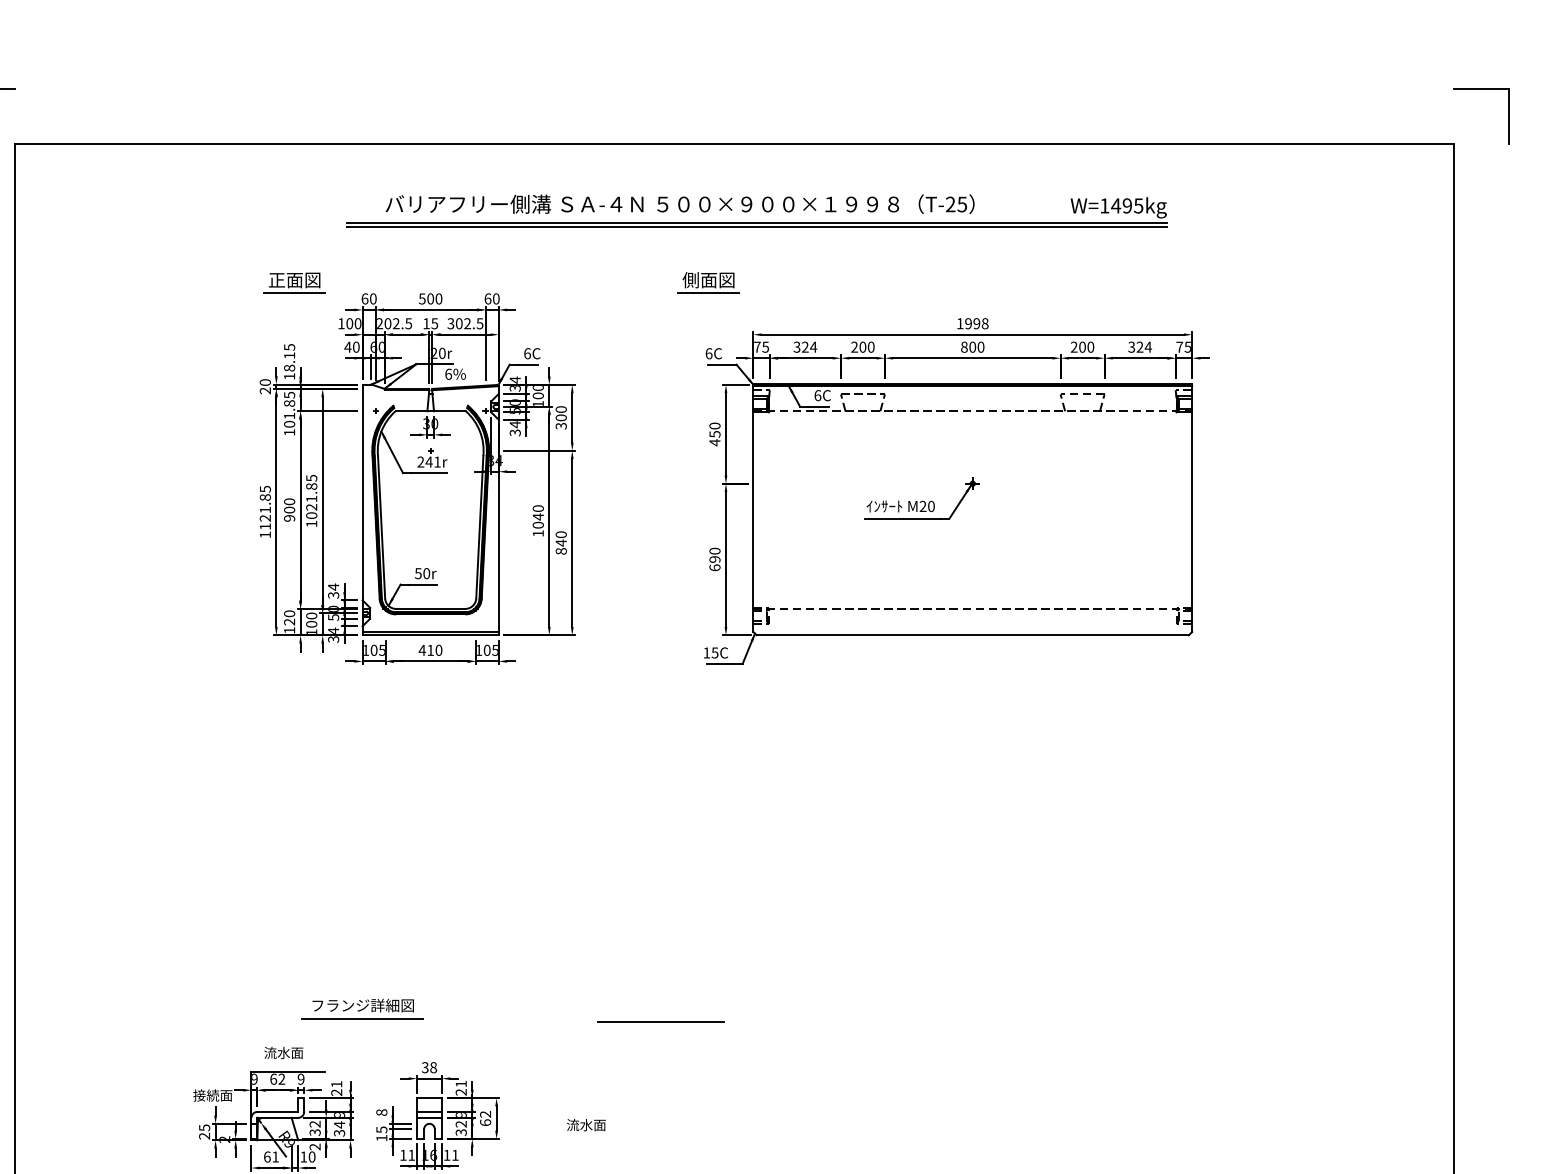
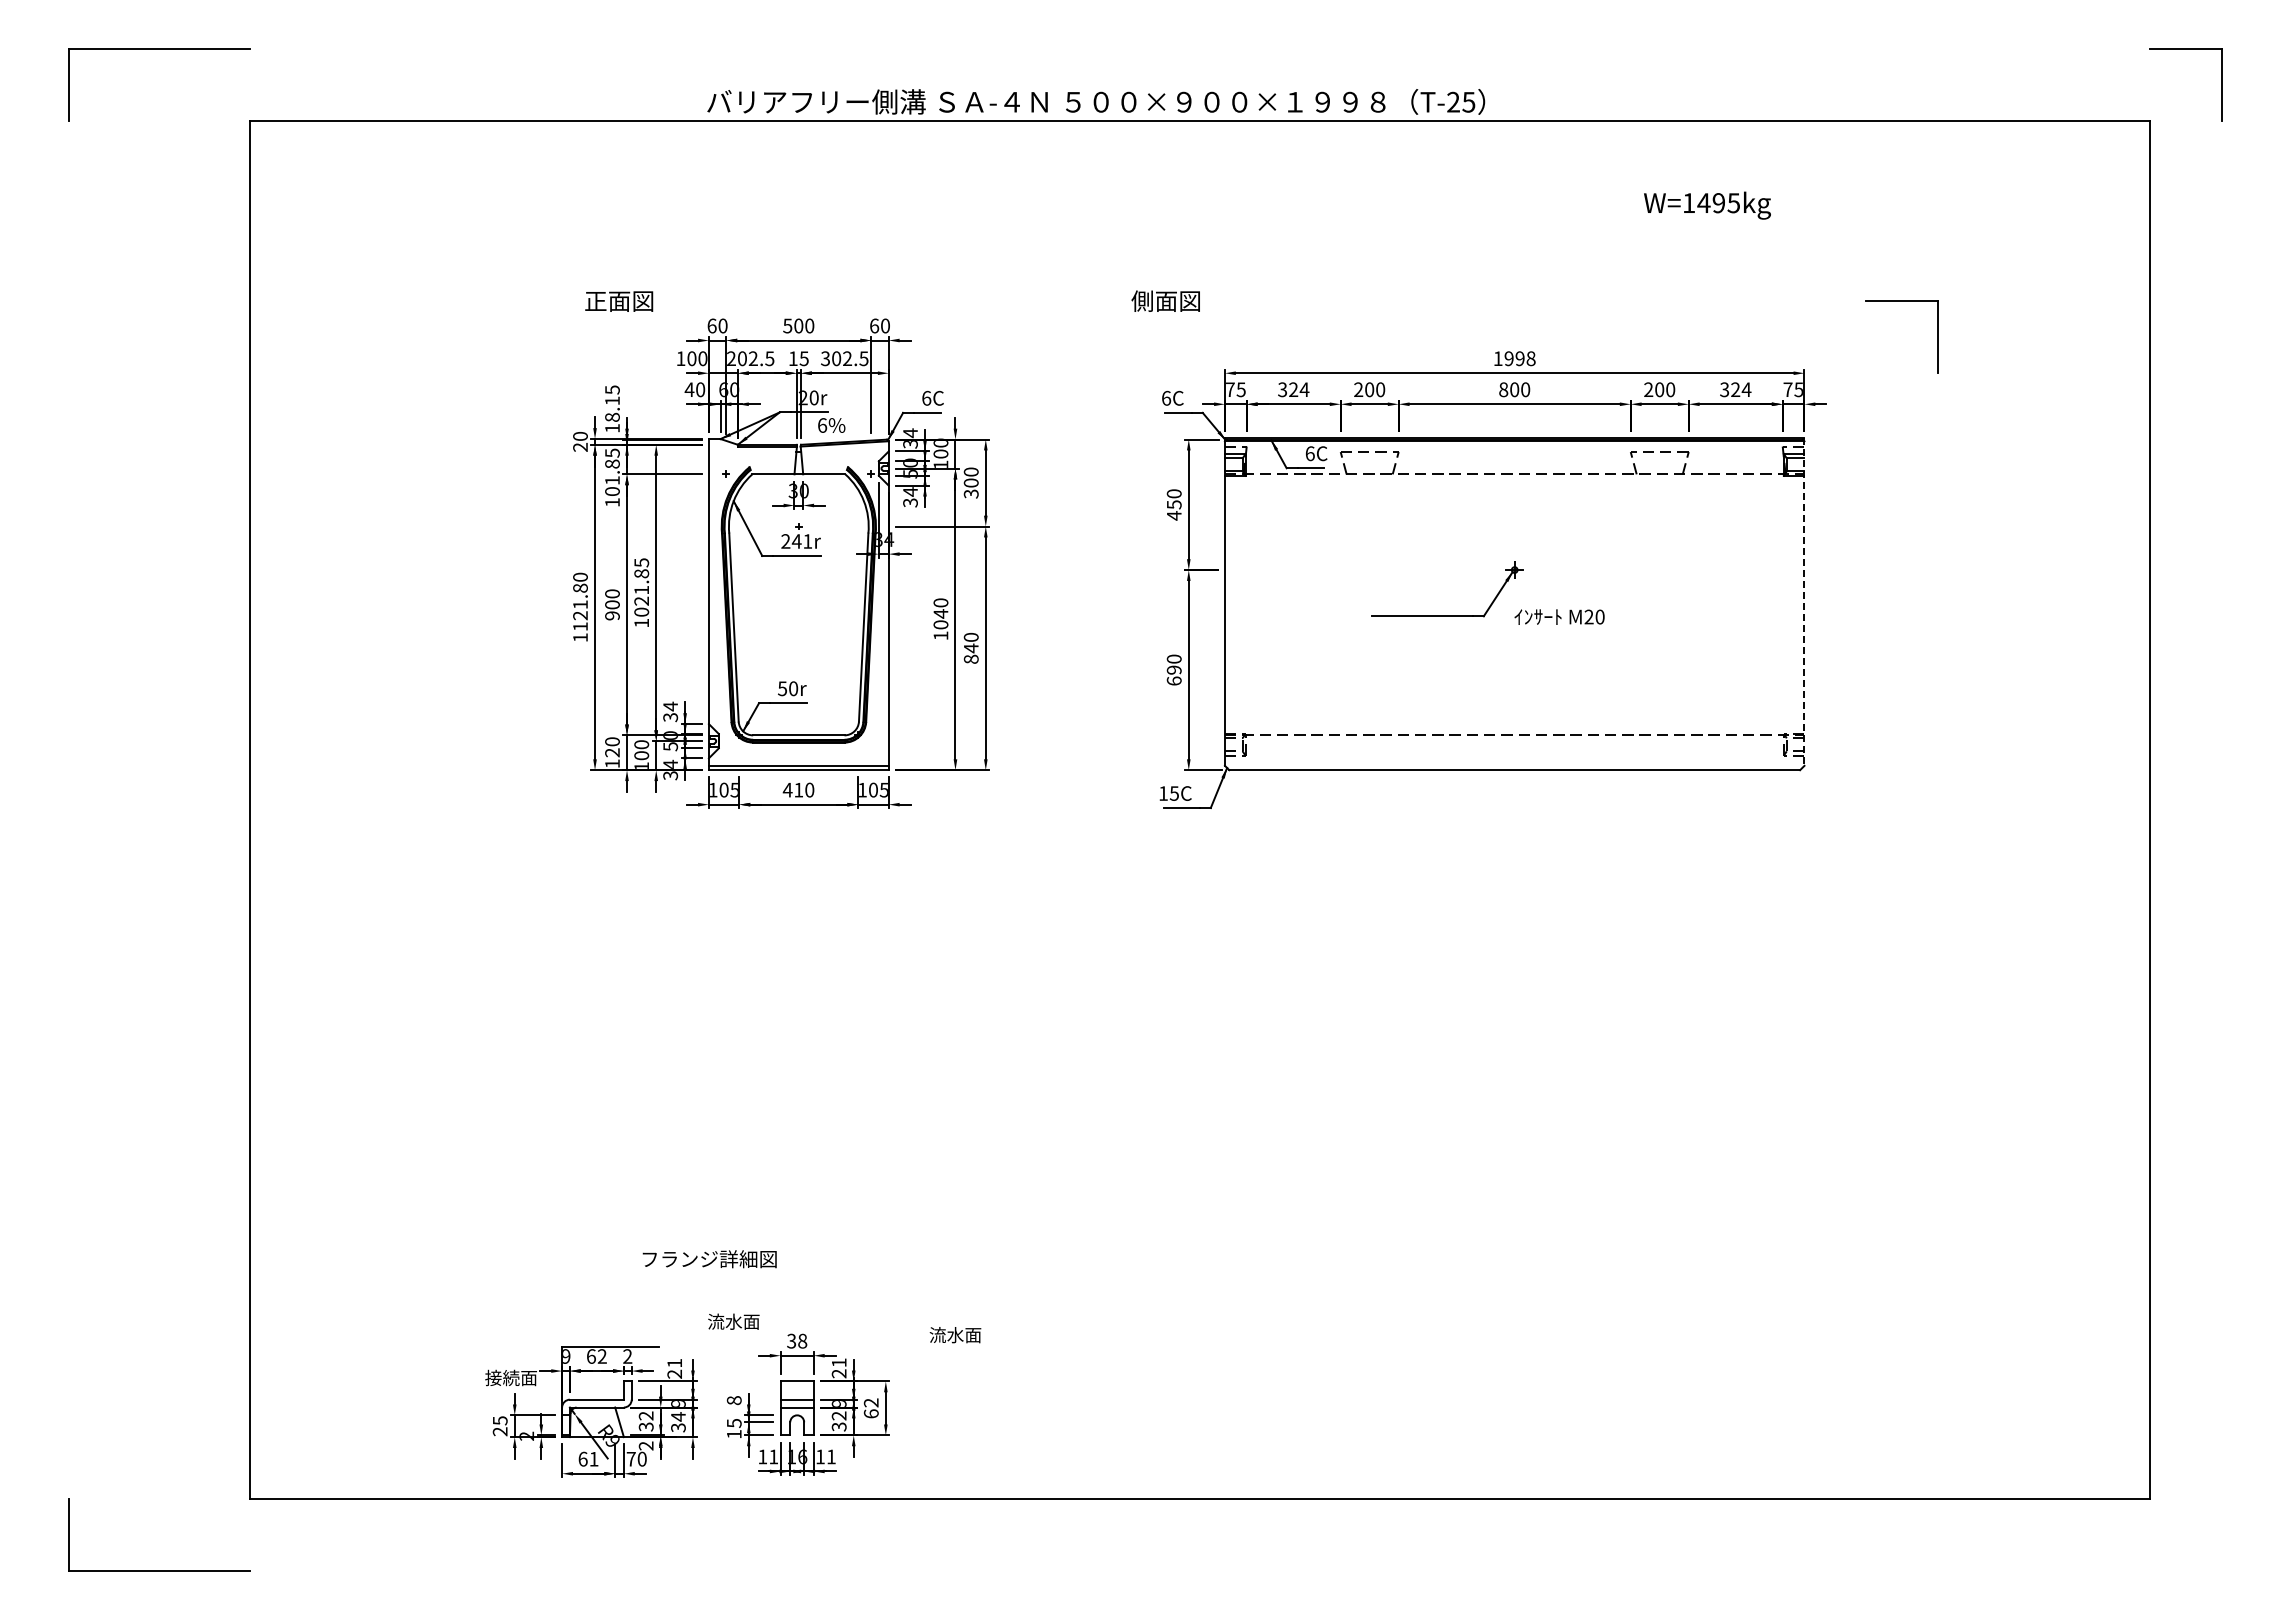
text: (680, 203) -> (1096, 101), moved
line: (756, 222) -> (1229, 225), removed
line: (756, 226) -> (1229, 230), removed
part: (1265, 280) -> (1901, 301), added
line: (294, 293) -> (618, 318), removed
line: (708, 293) -> (1165, 318), removed
text: (265, 488) -> (580, 576), 1121.85 -> 1121.80
text: (900, 506) -> (1559, 616), moved
line: (1192, 508) -> (1804, 602), solid -> dashed
line: (362, 1018) -> (708, 1276), removed
line: (660, 1021) -> (1102, 1280), removed
text: (283, 1052) -> (733, 1321), moved
text: (300, 1079) -> (627, 1356), 9 -> 2
text: (586, 1125) -> (955, 1335), moved
text: (303, 1157) -> (630, 1459), 10 -> 70

